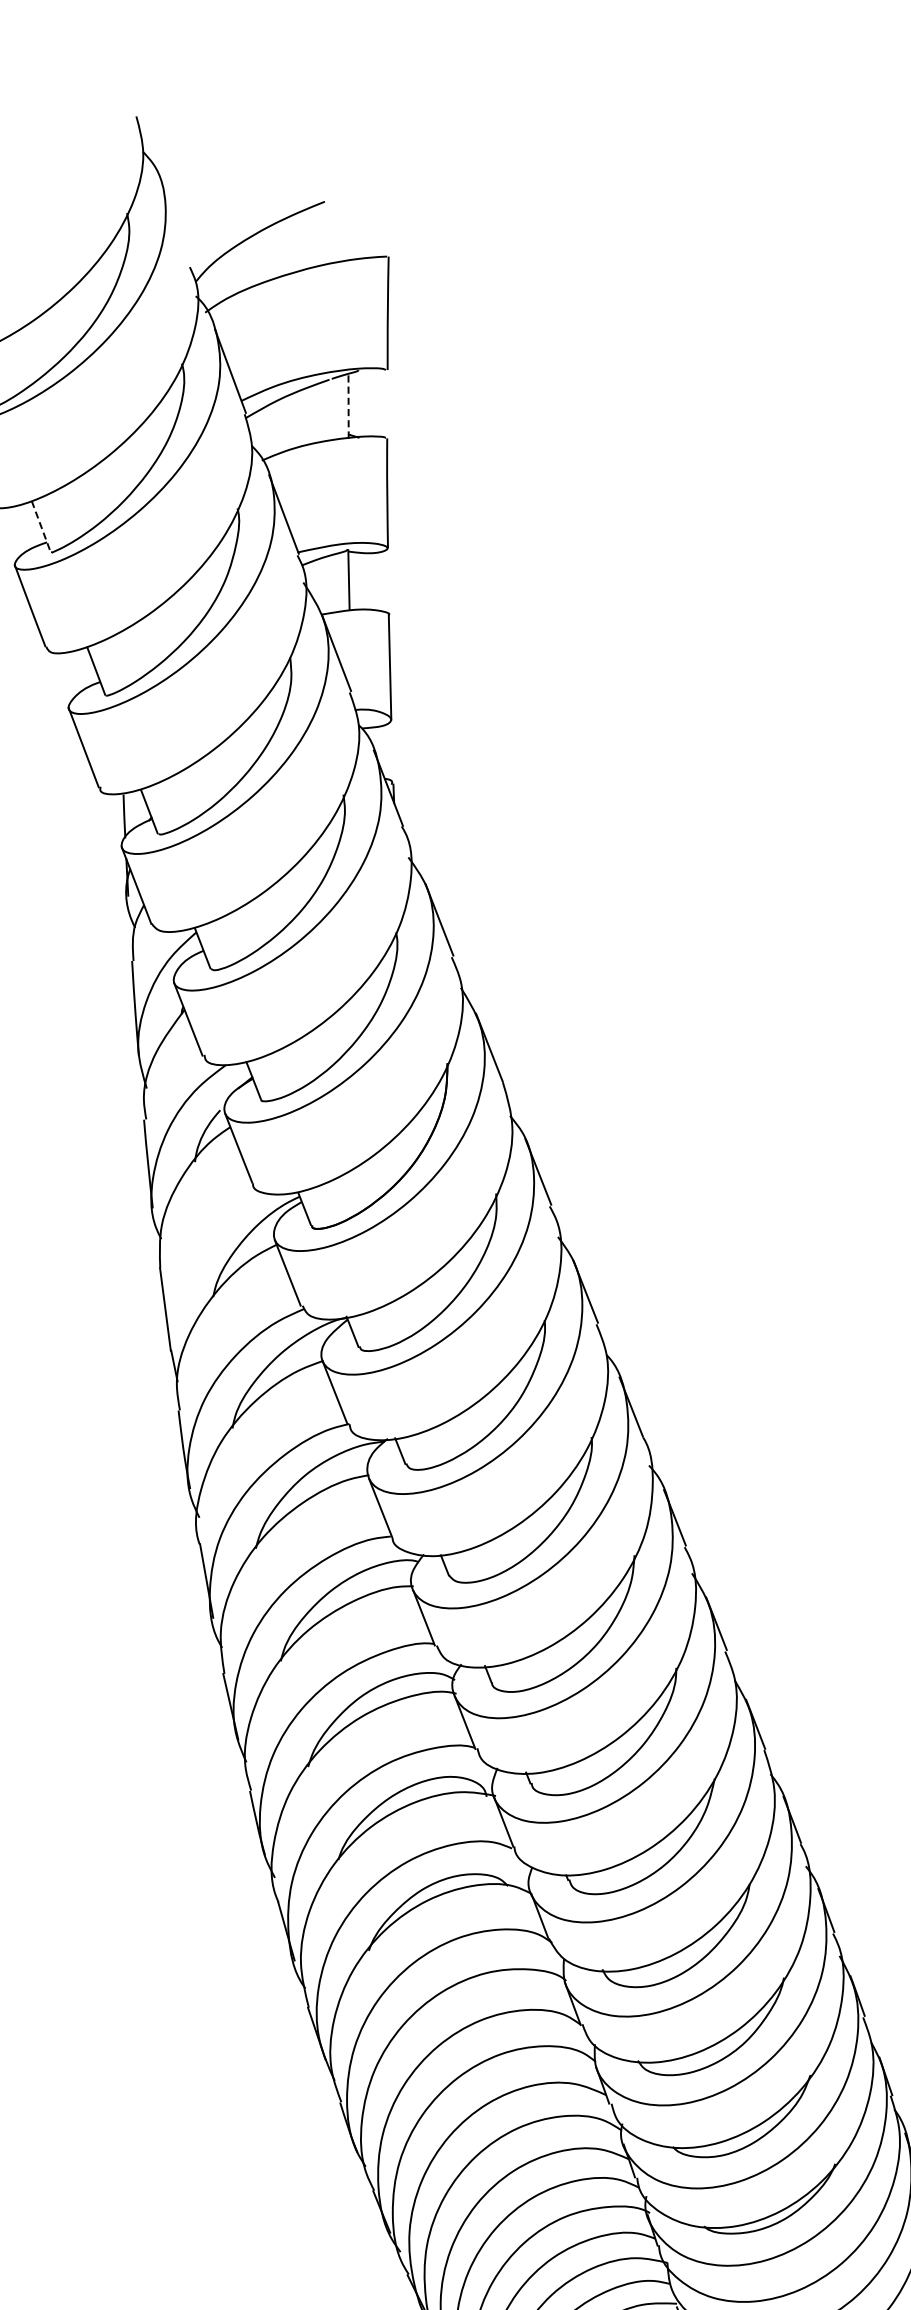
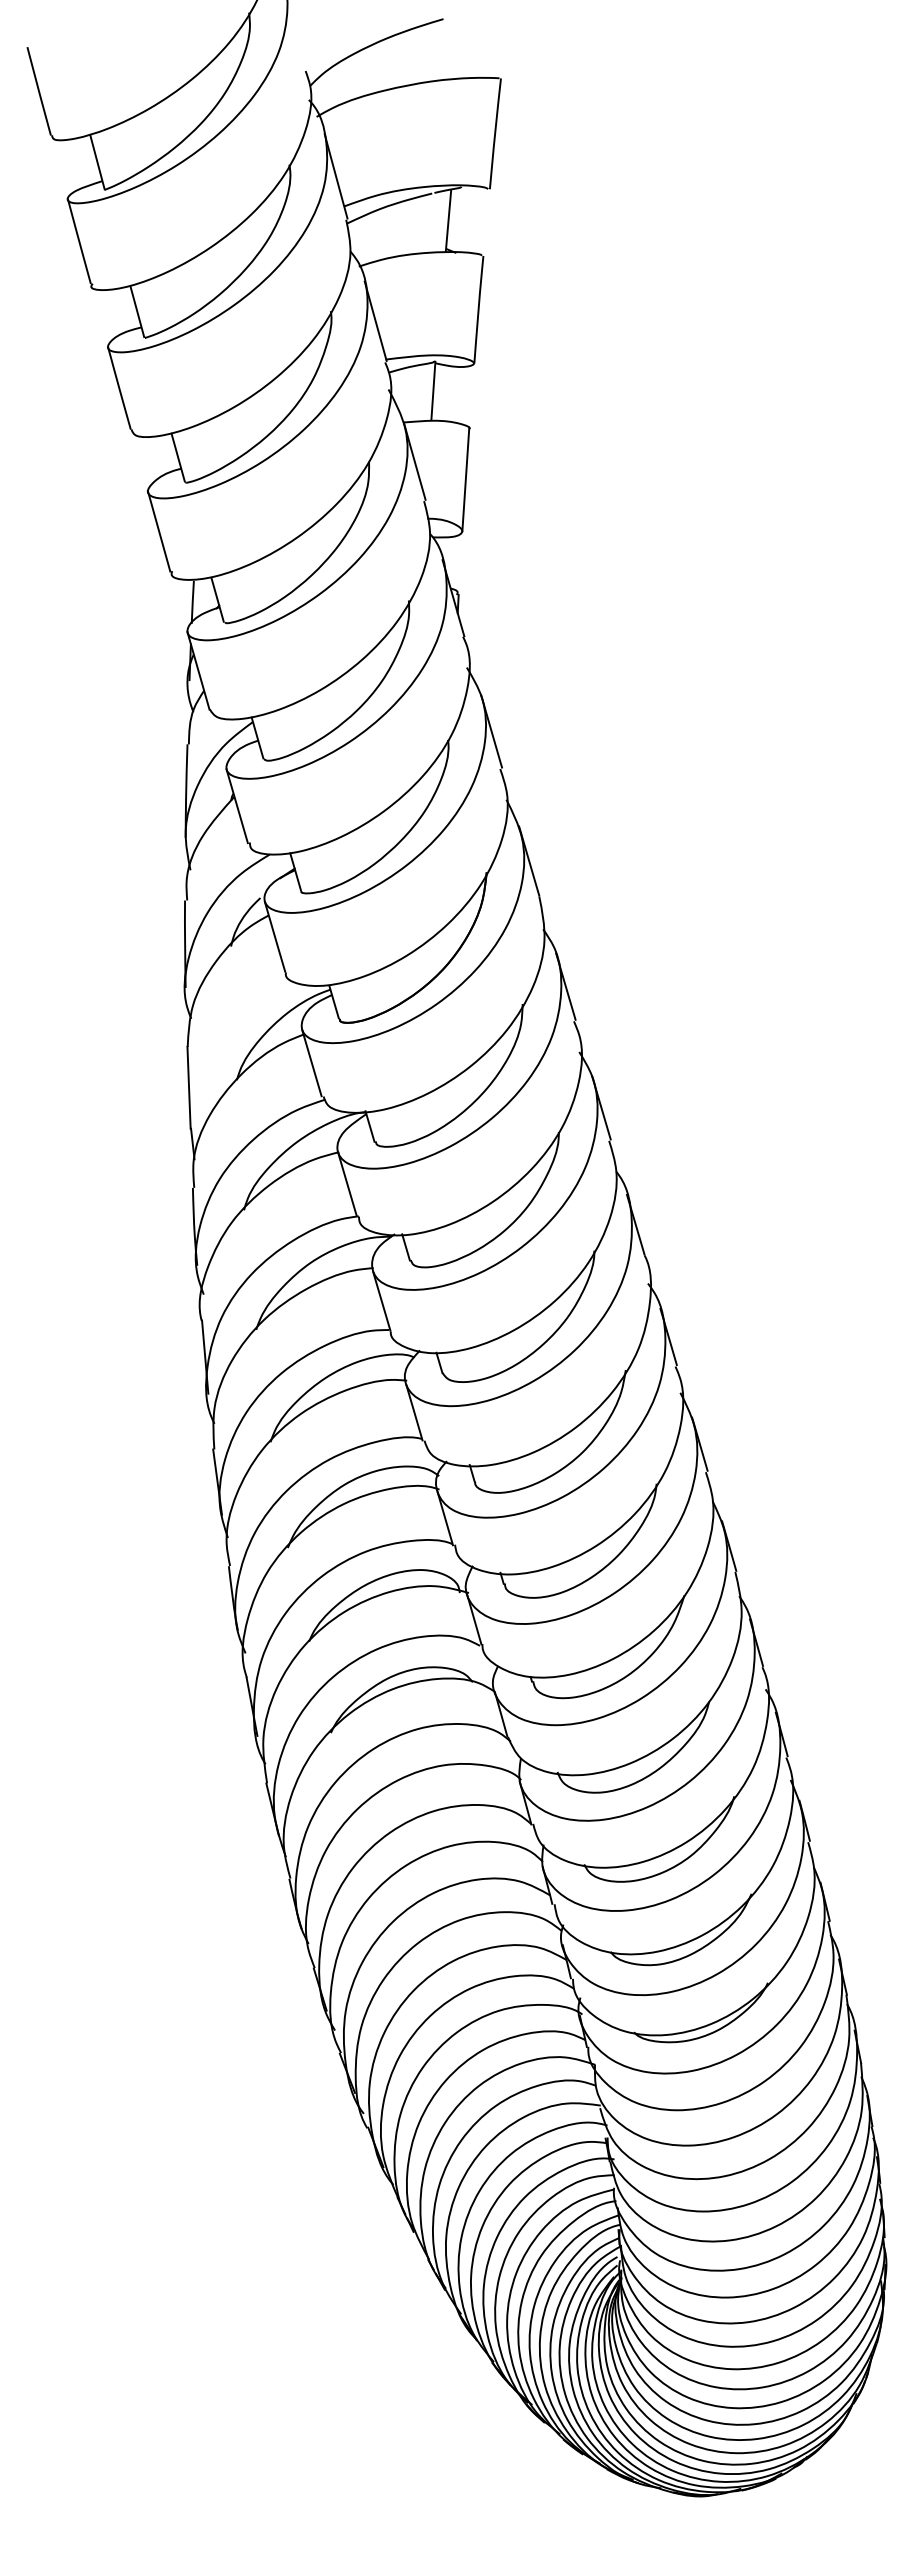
line: (348, 405) -> (448, 220), dashed -> solid
line: (41, 526) -> (137, 311), dashed -> solid

